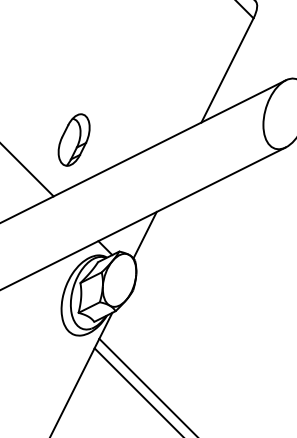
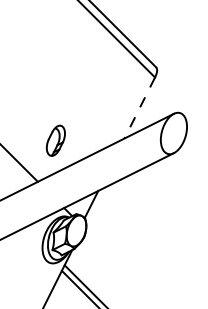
line: (227, 71) -> (139, 108), solid -> dashed
part: (73, 139) -> (55, 140), moved

